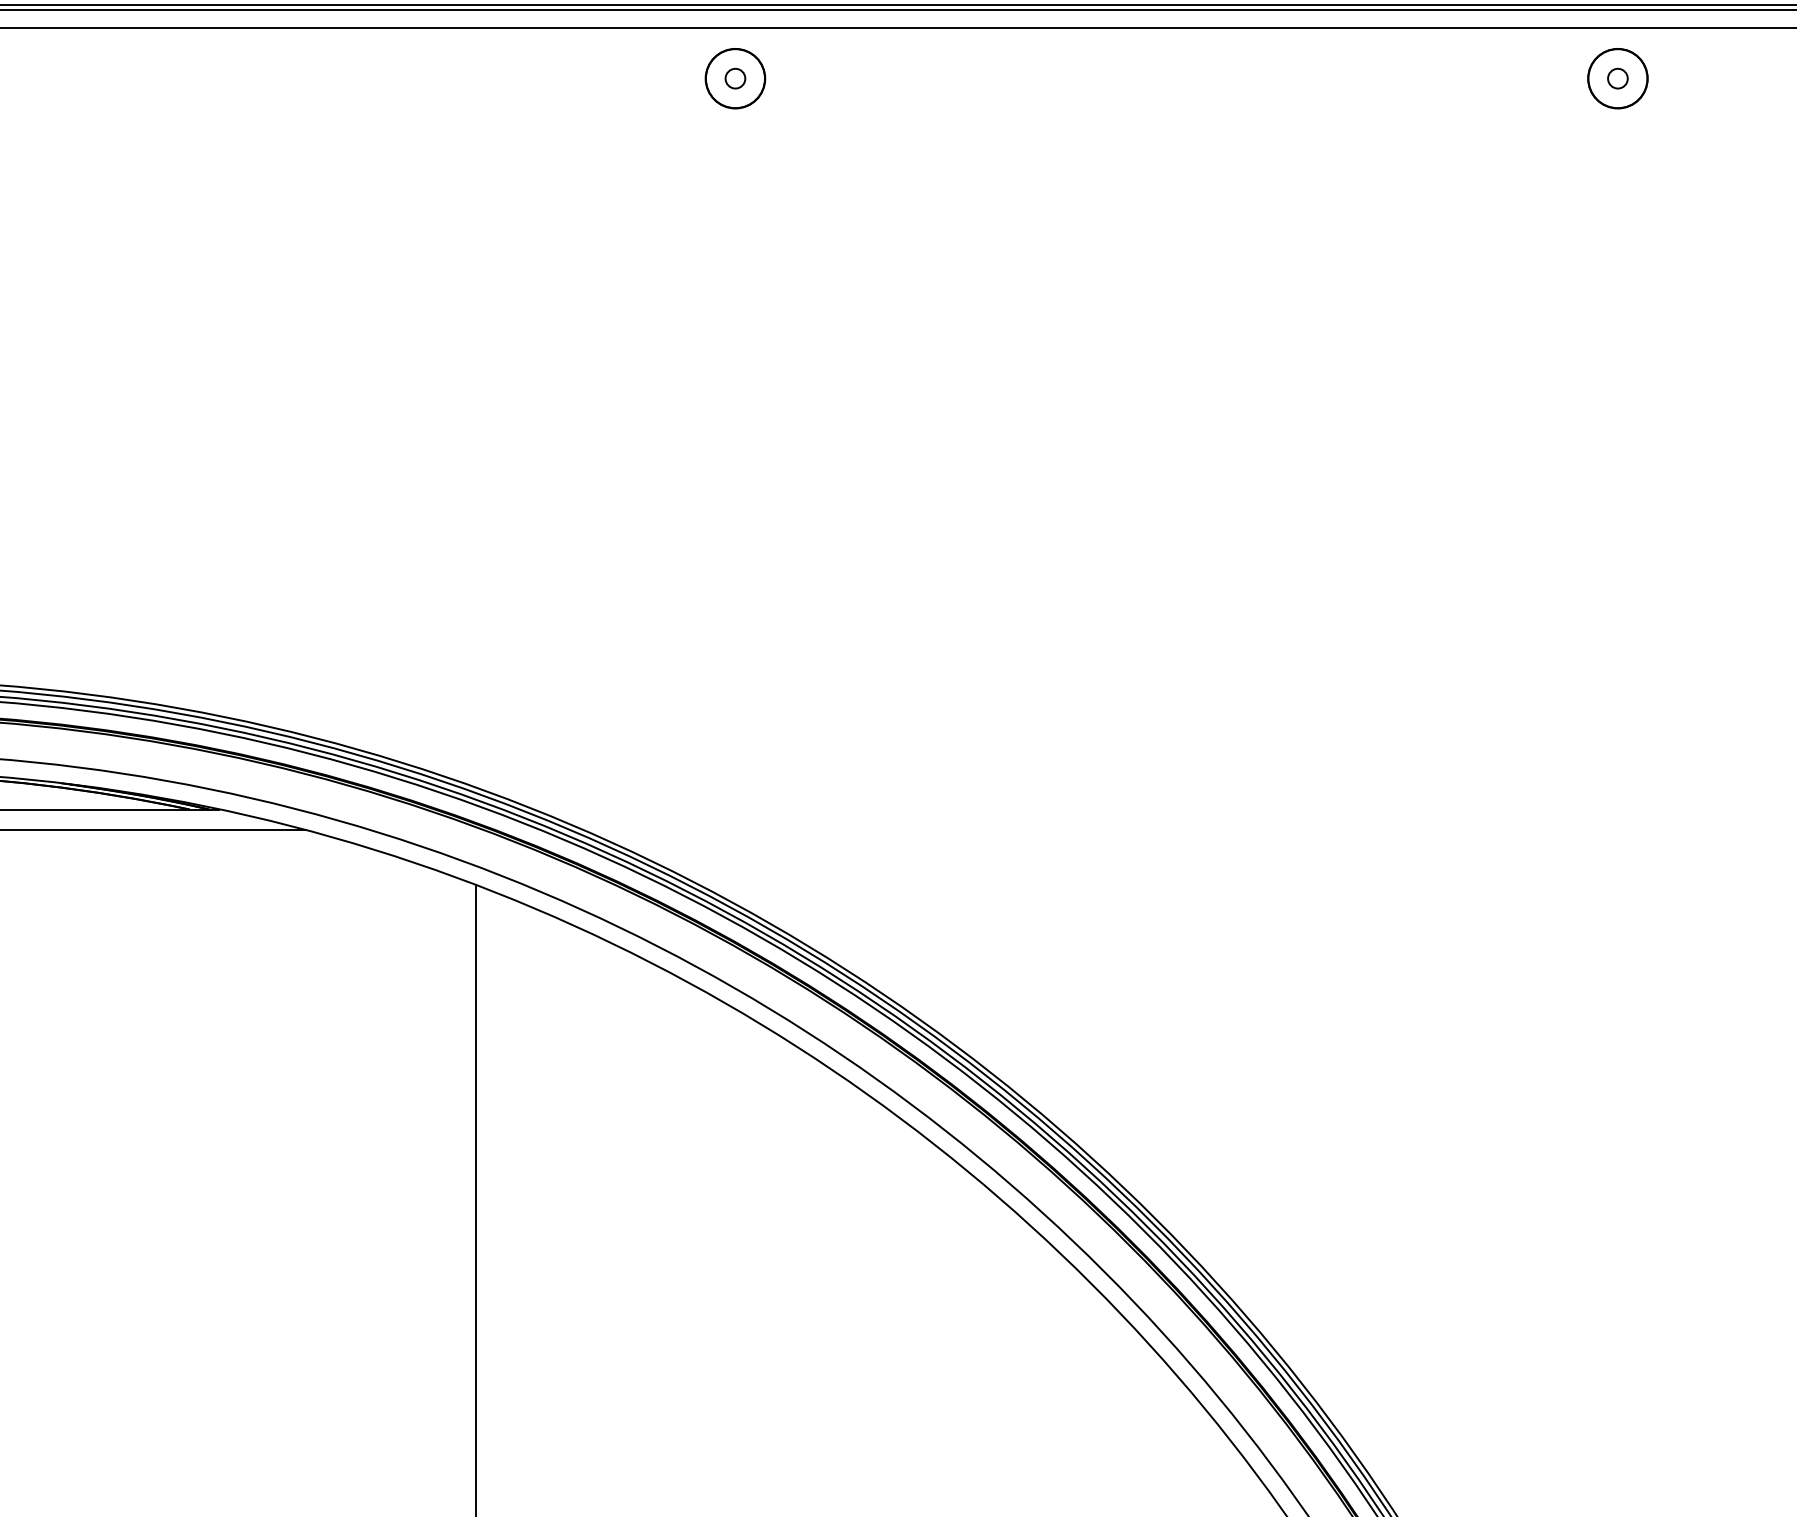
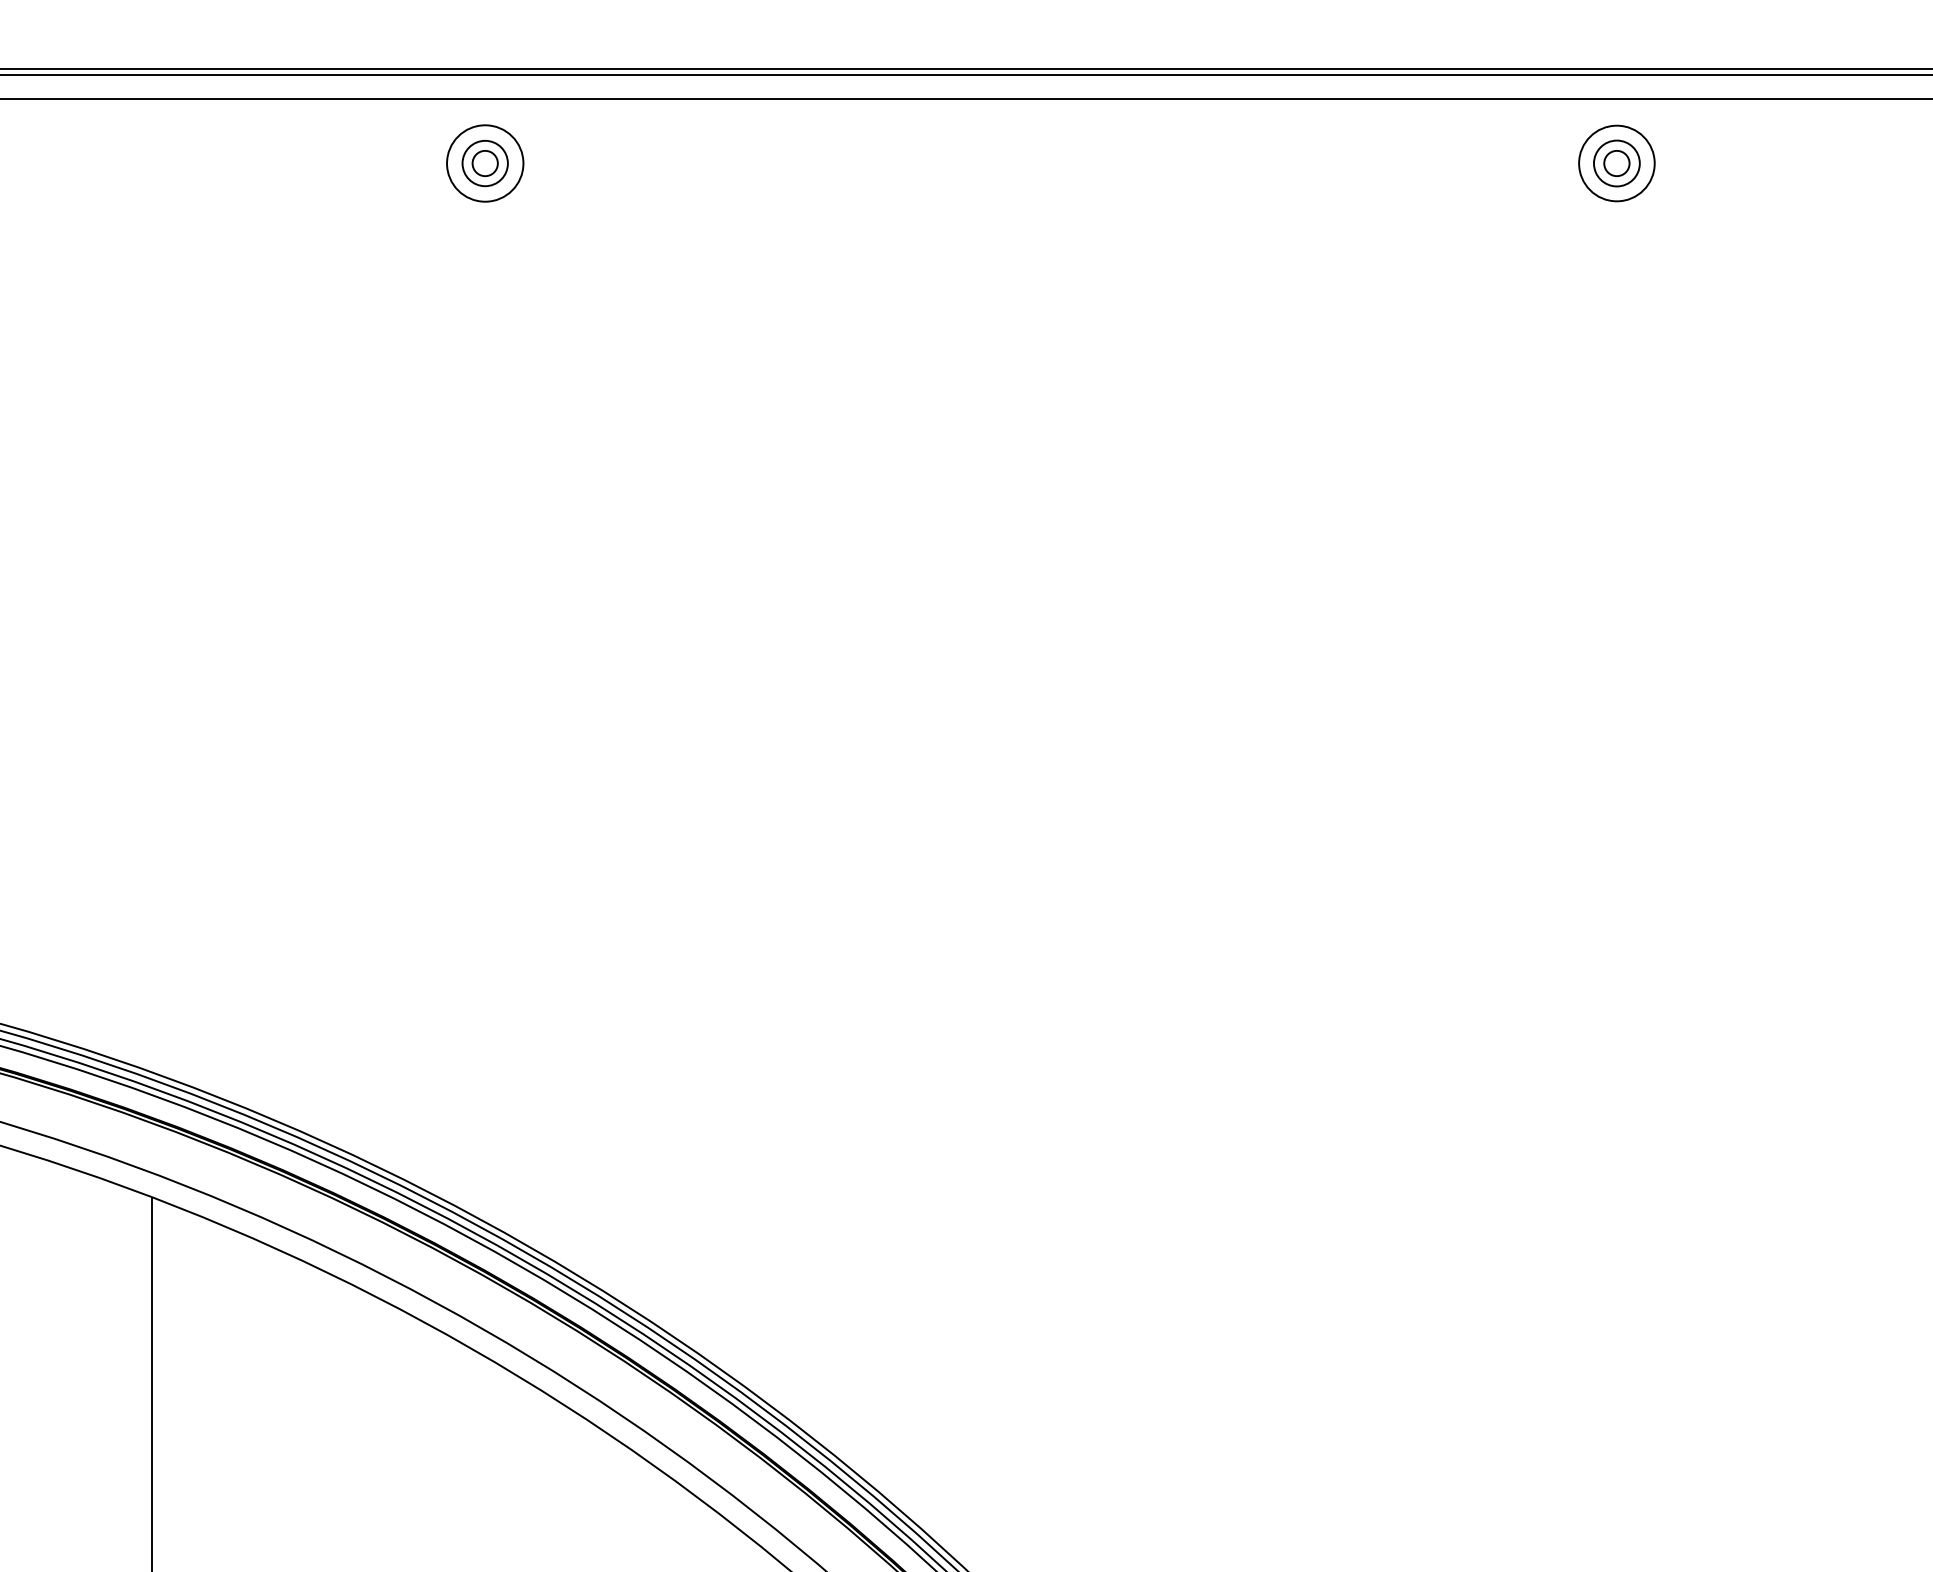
circle: (734, 78) -> (484, 163), size x0.6
circle: (1617, 78) -> (1616, 163), size x0.6

